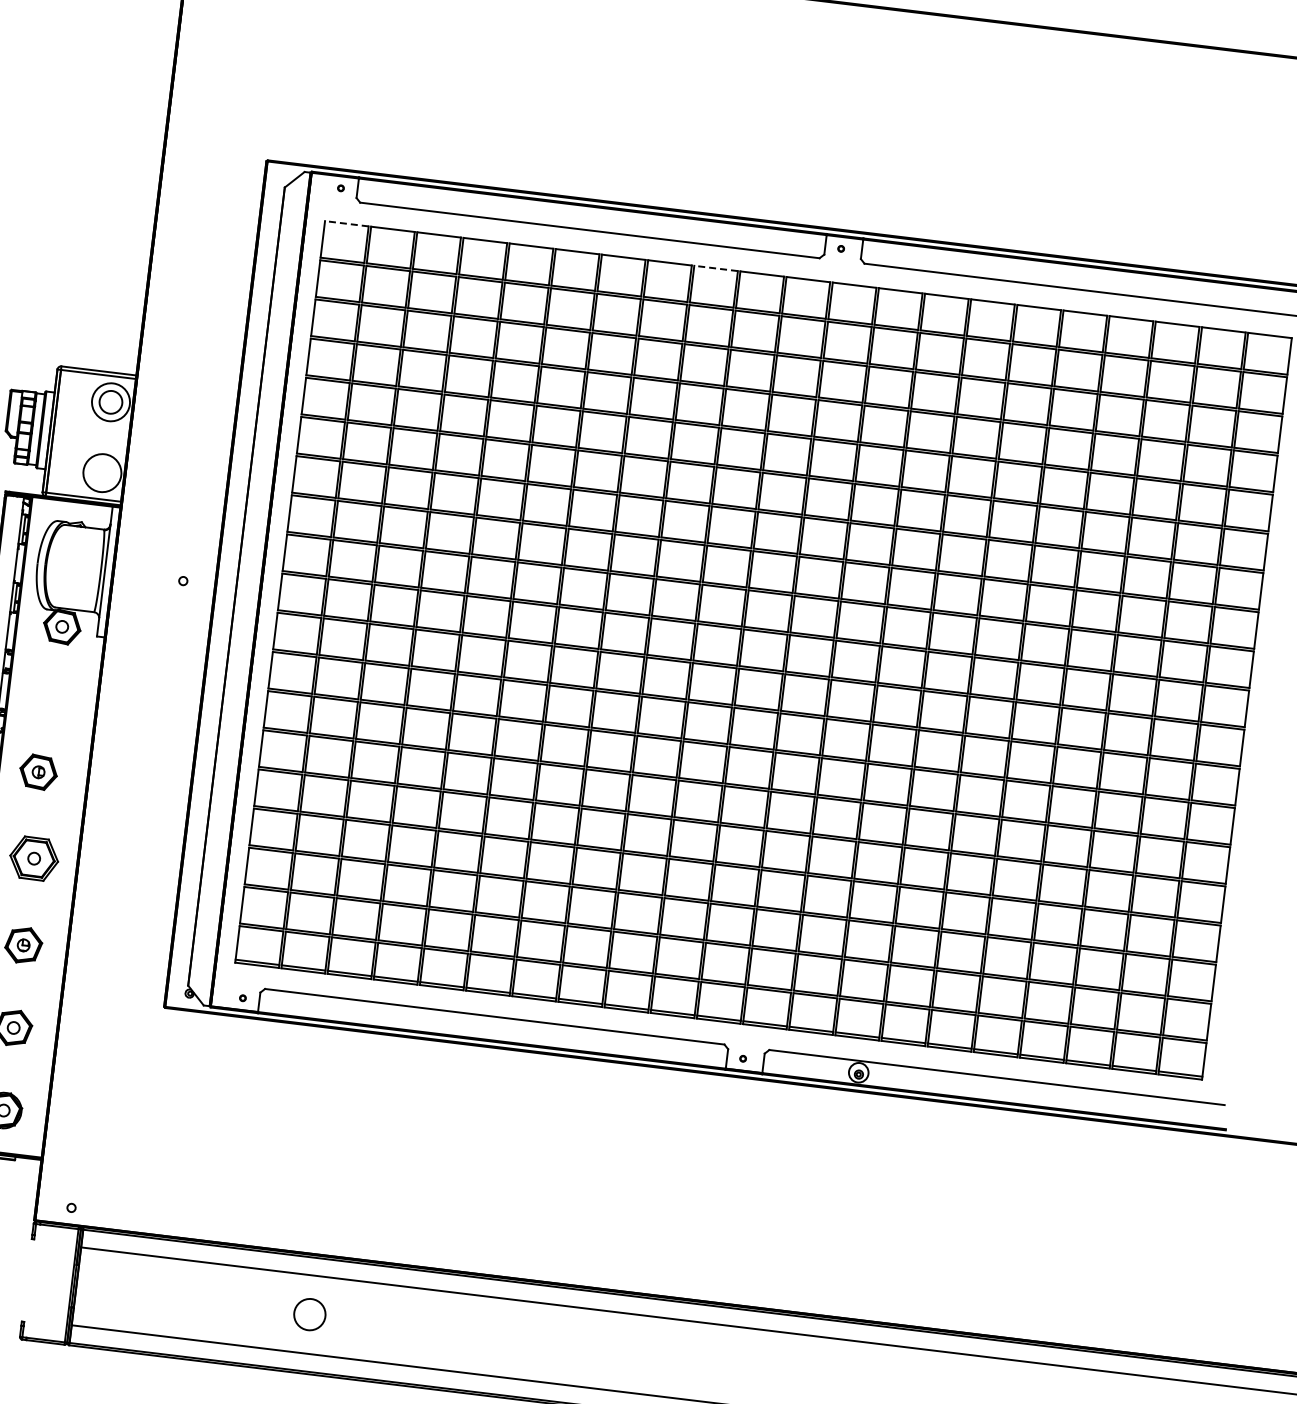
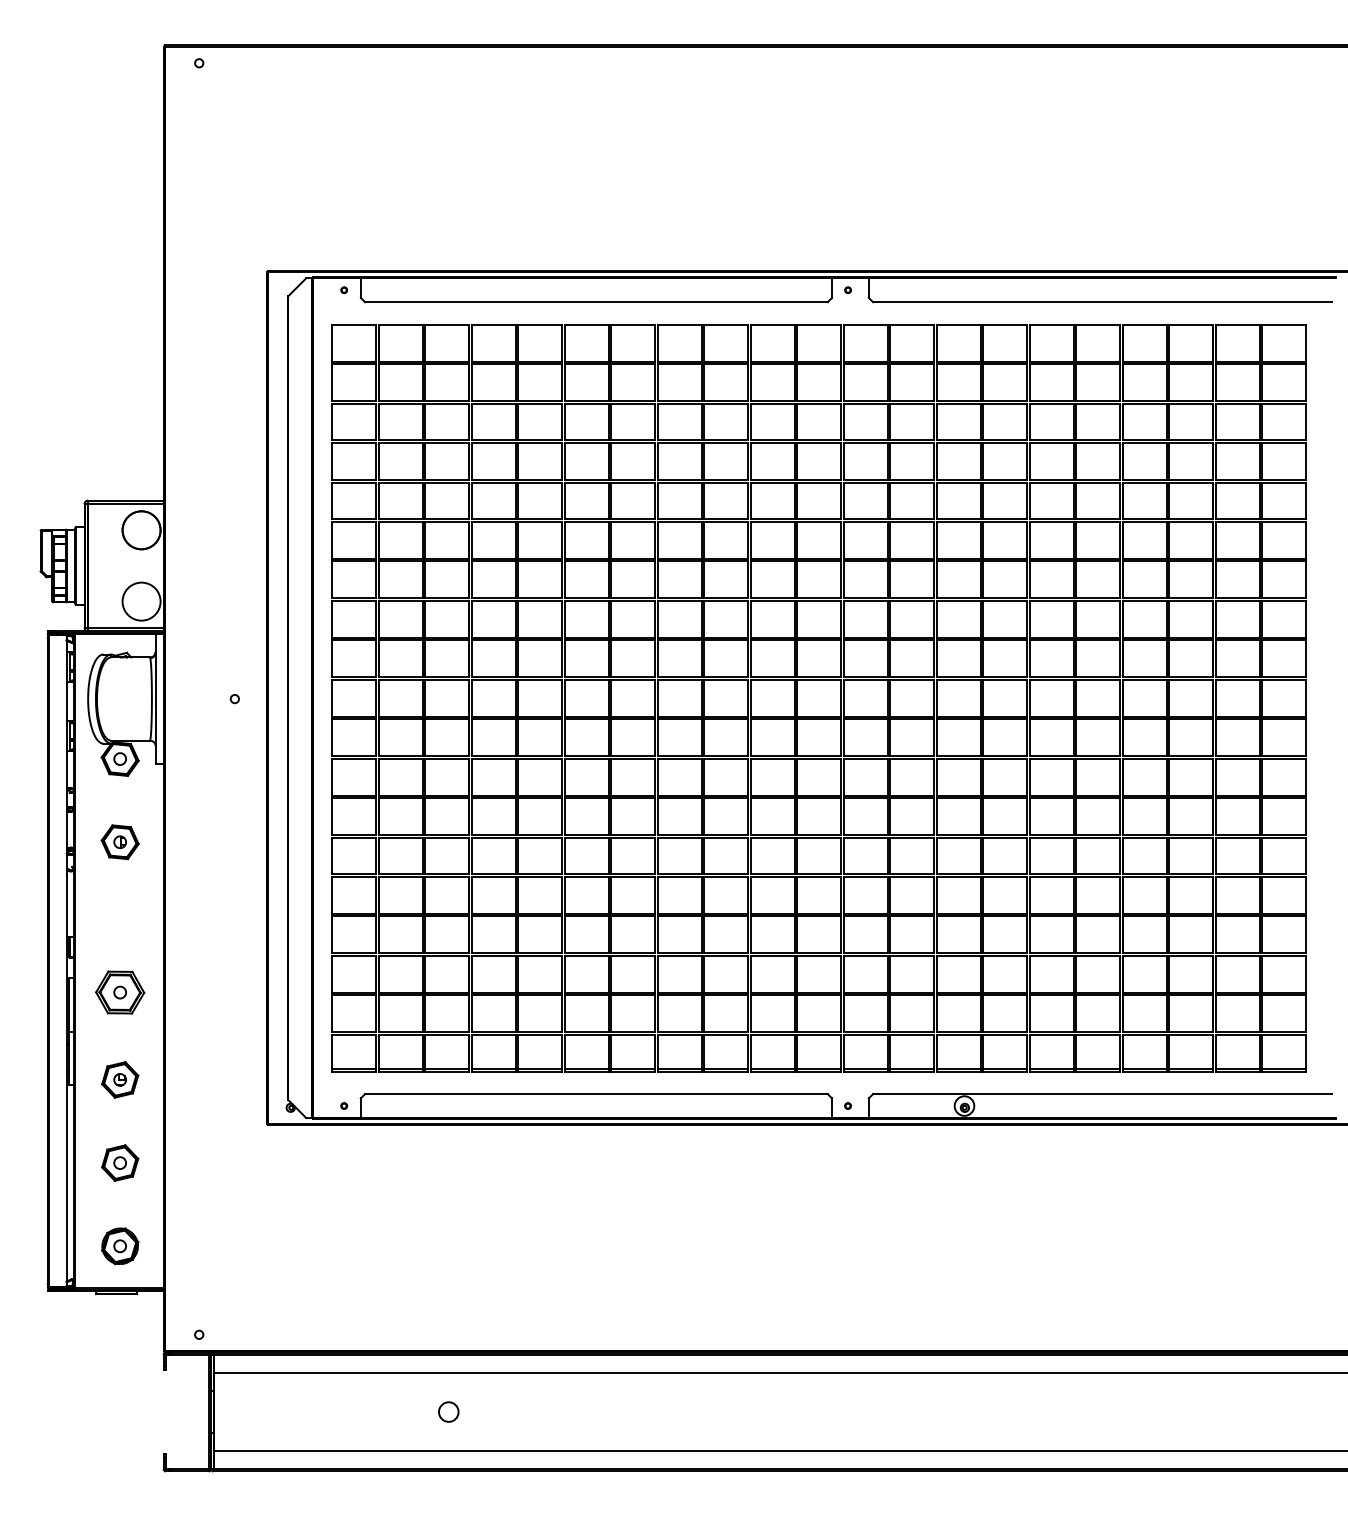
line: (347, 223) -> (354, 324), dashed -> solid
line: (716, 268) -> (726, 324), dashed -> solid
circle: (110, 402) -> (141, 530), size x1.67
part: (37, 772) -> (119, 842), moved
circle: (309, 1314) -> (448, 1411), size x0.62

